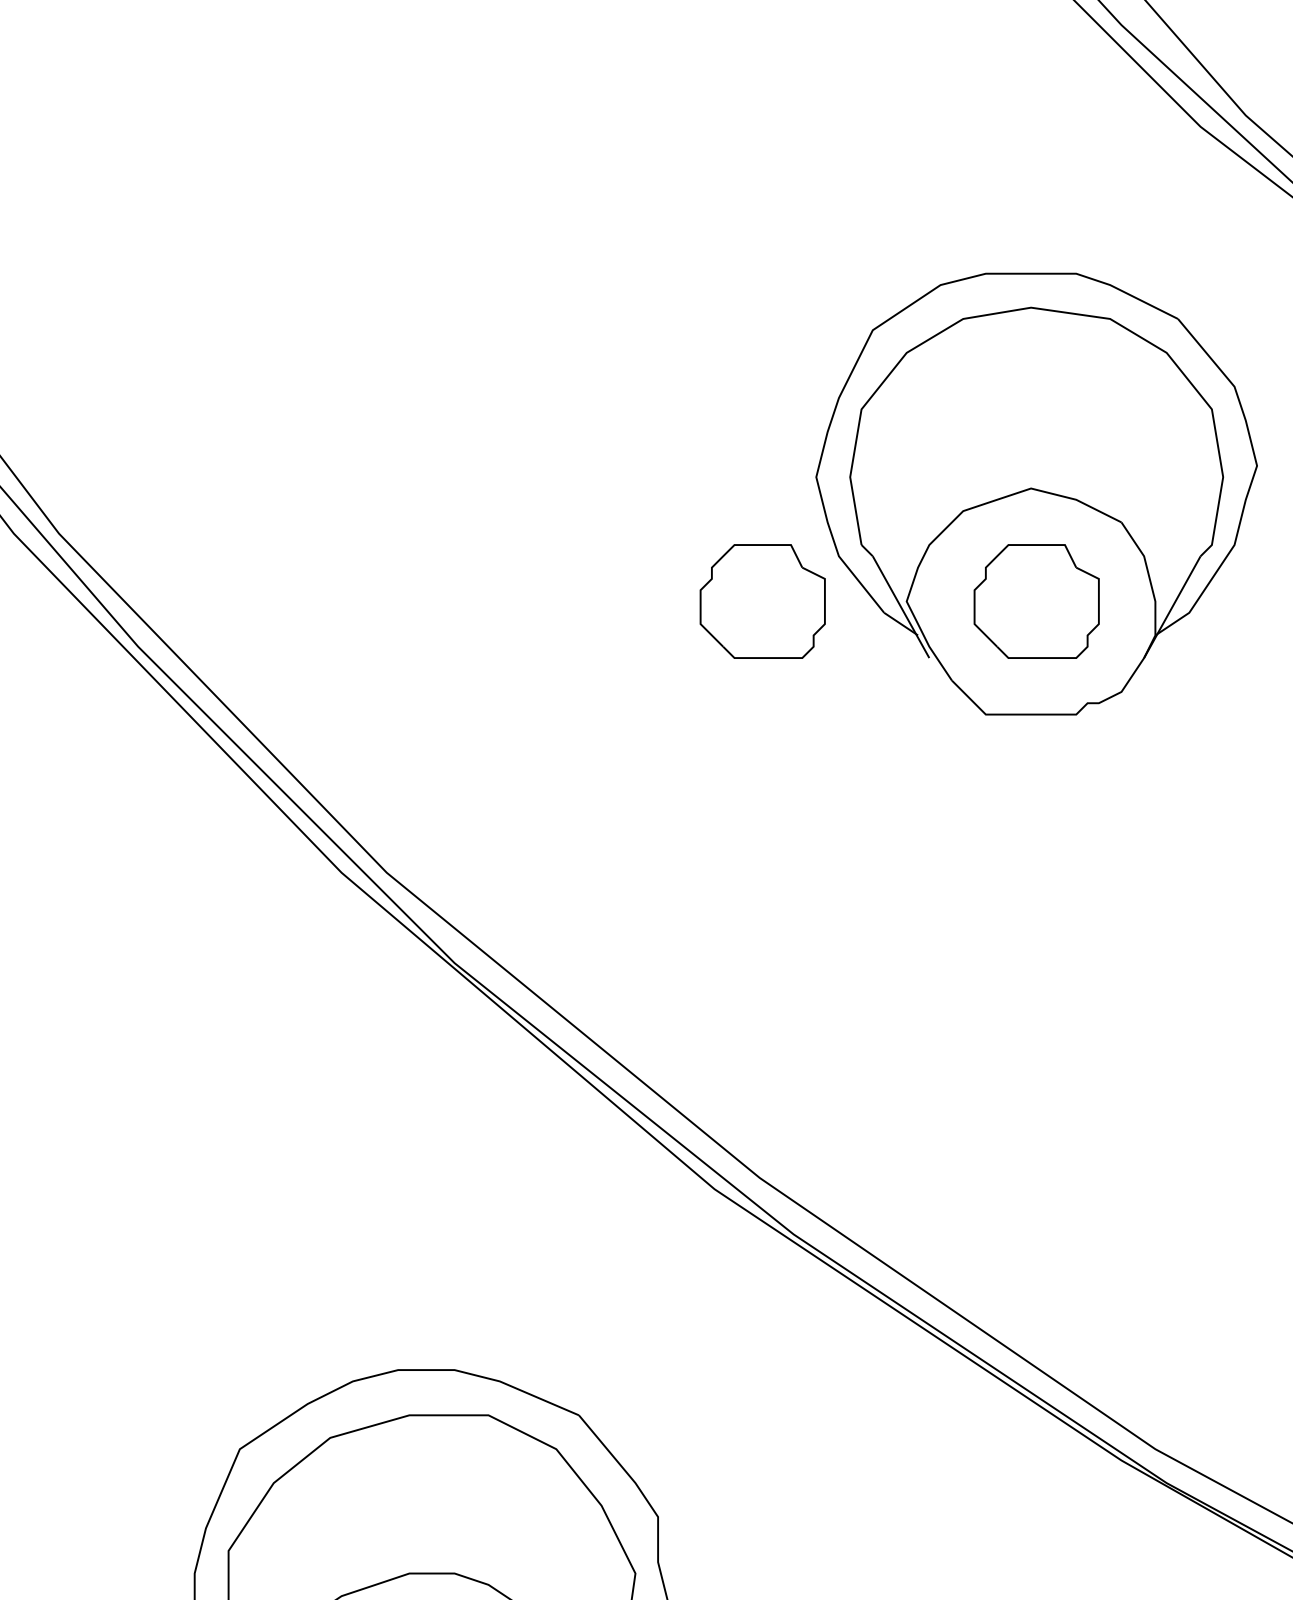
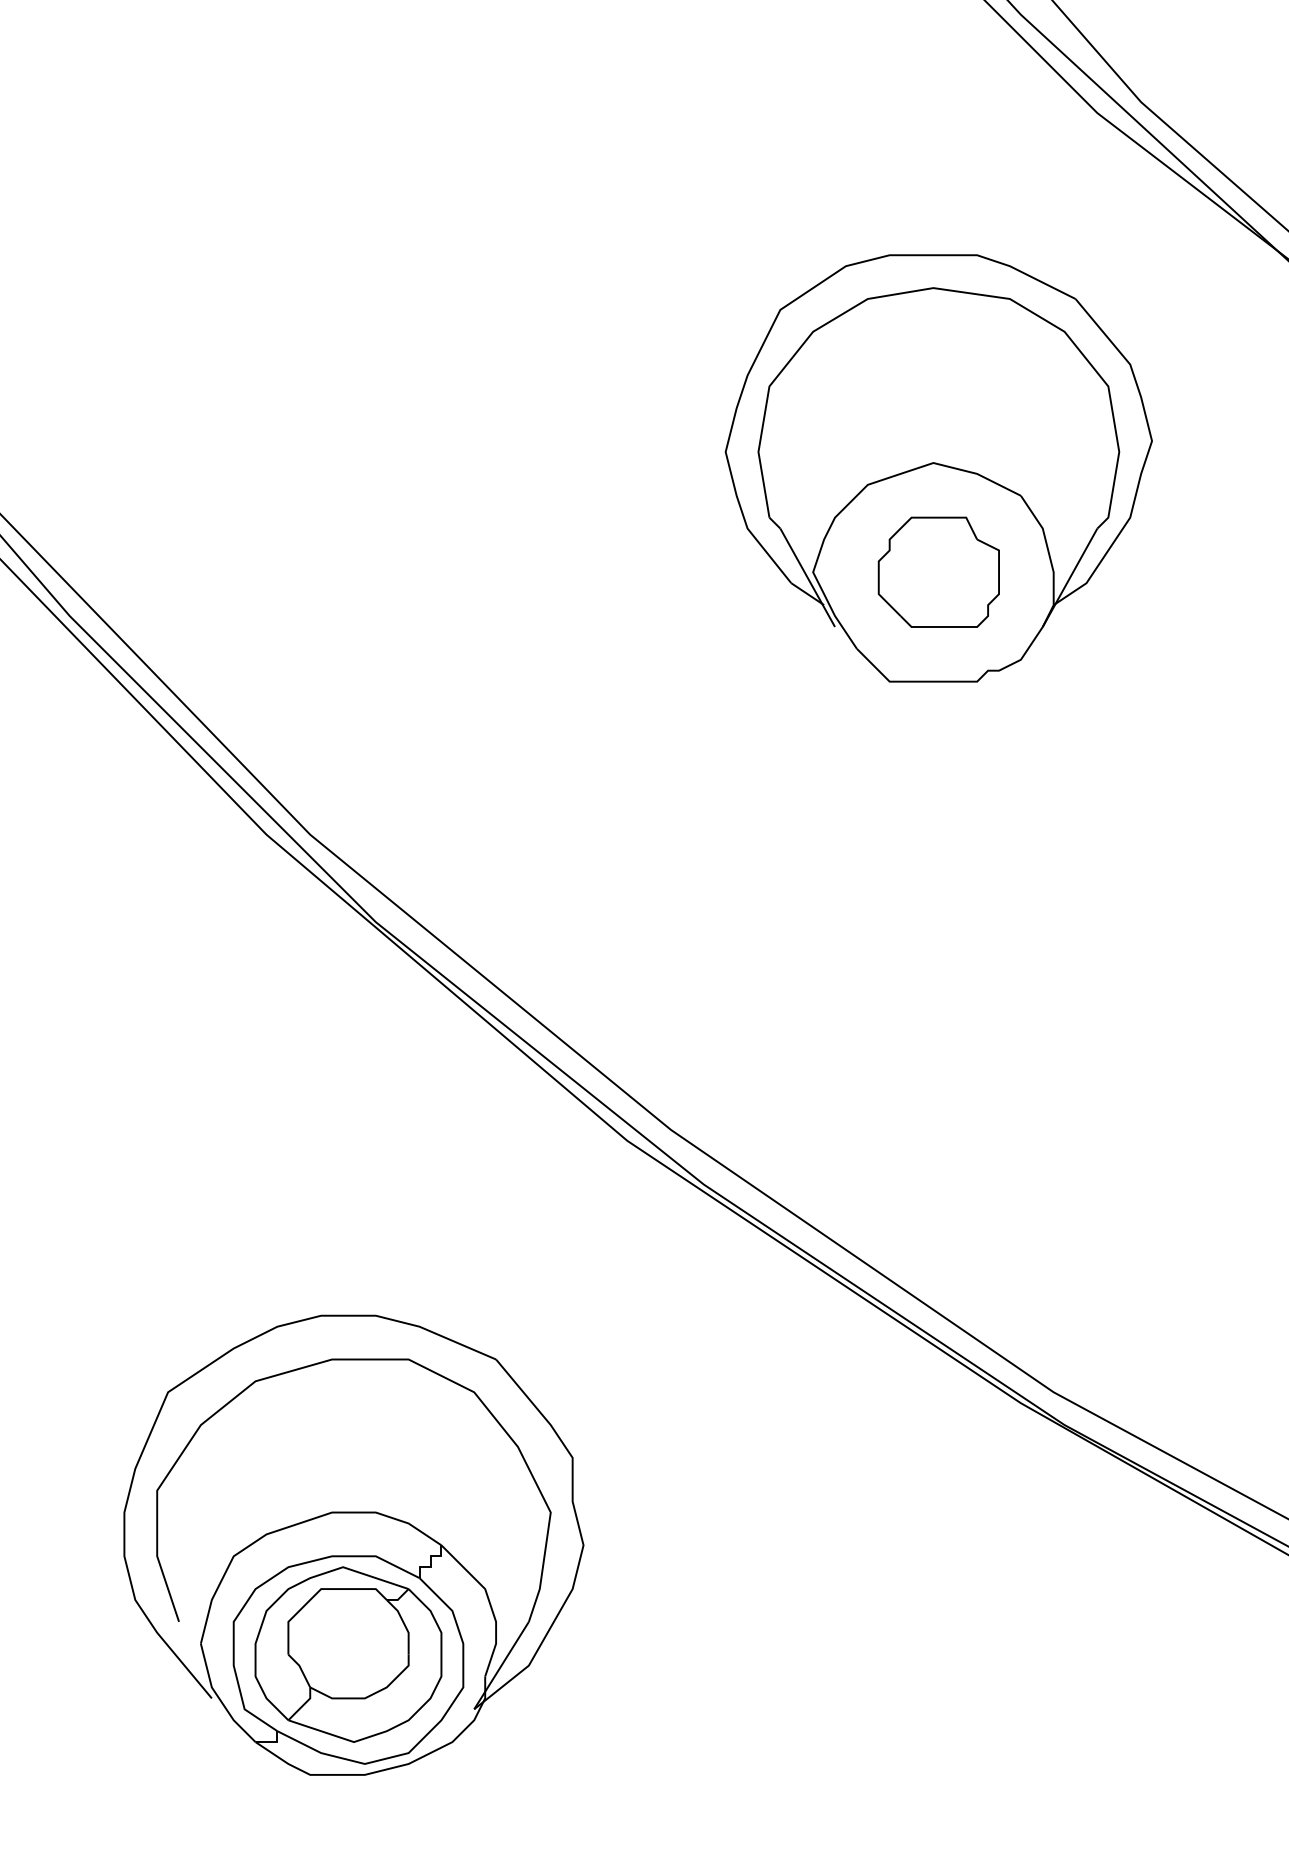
part: (762, 600) -> (673, 571), removed

